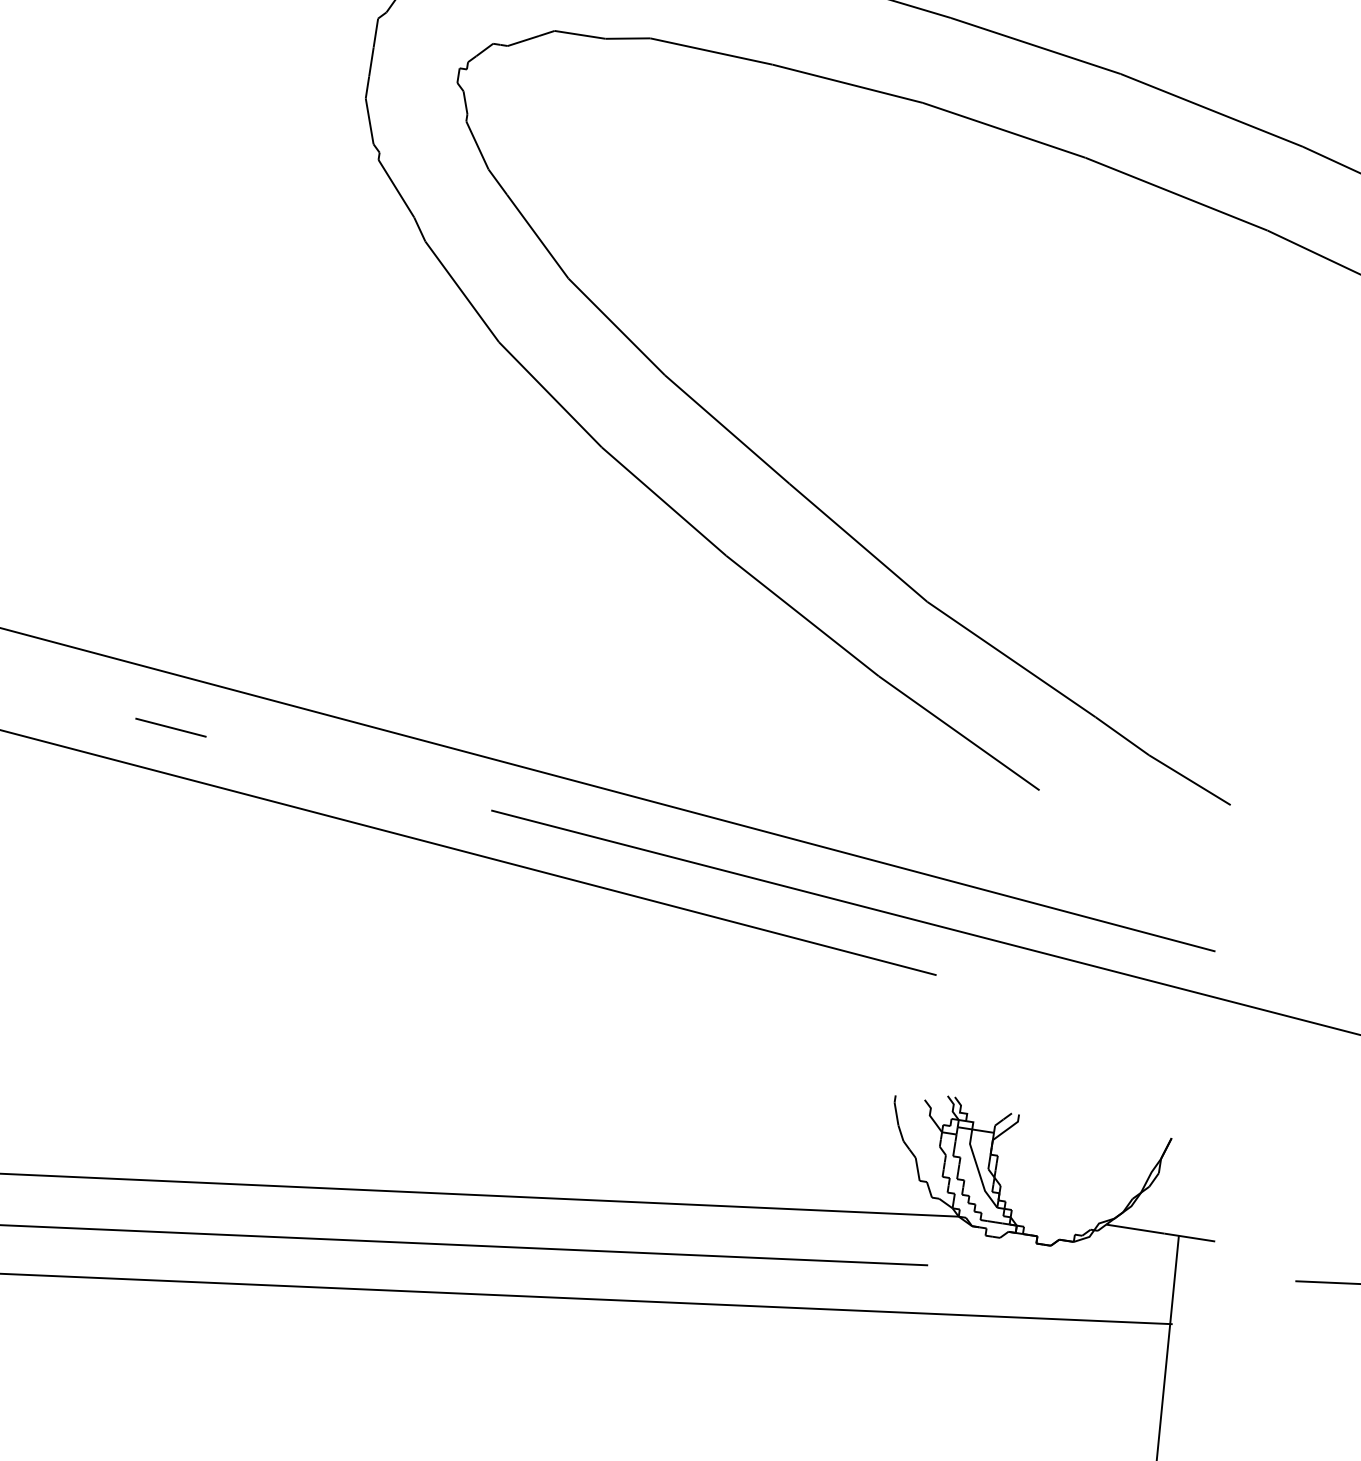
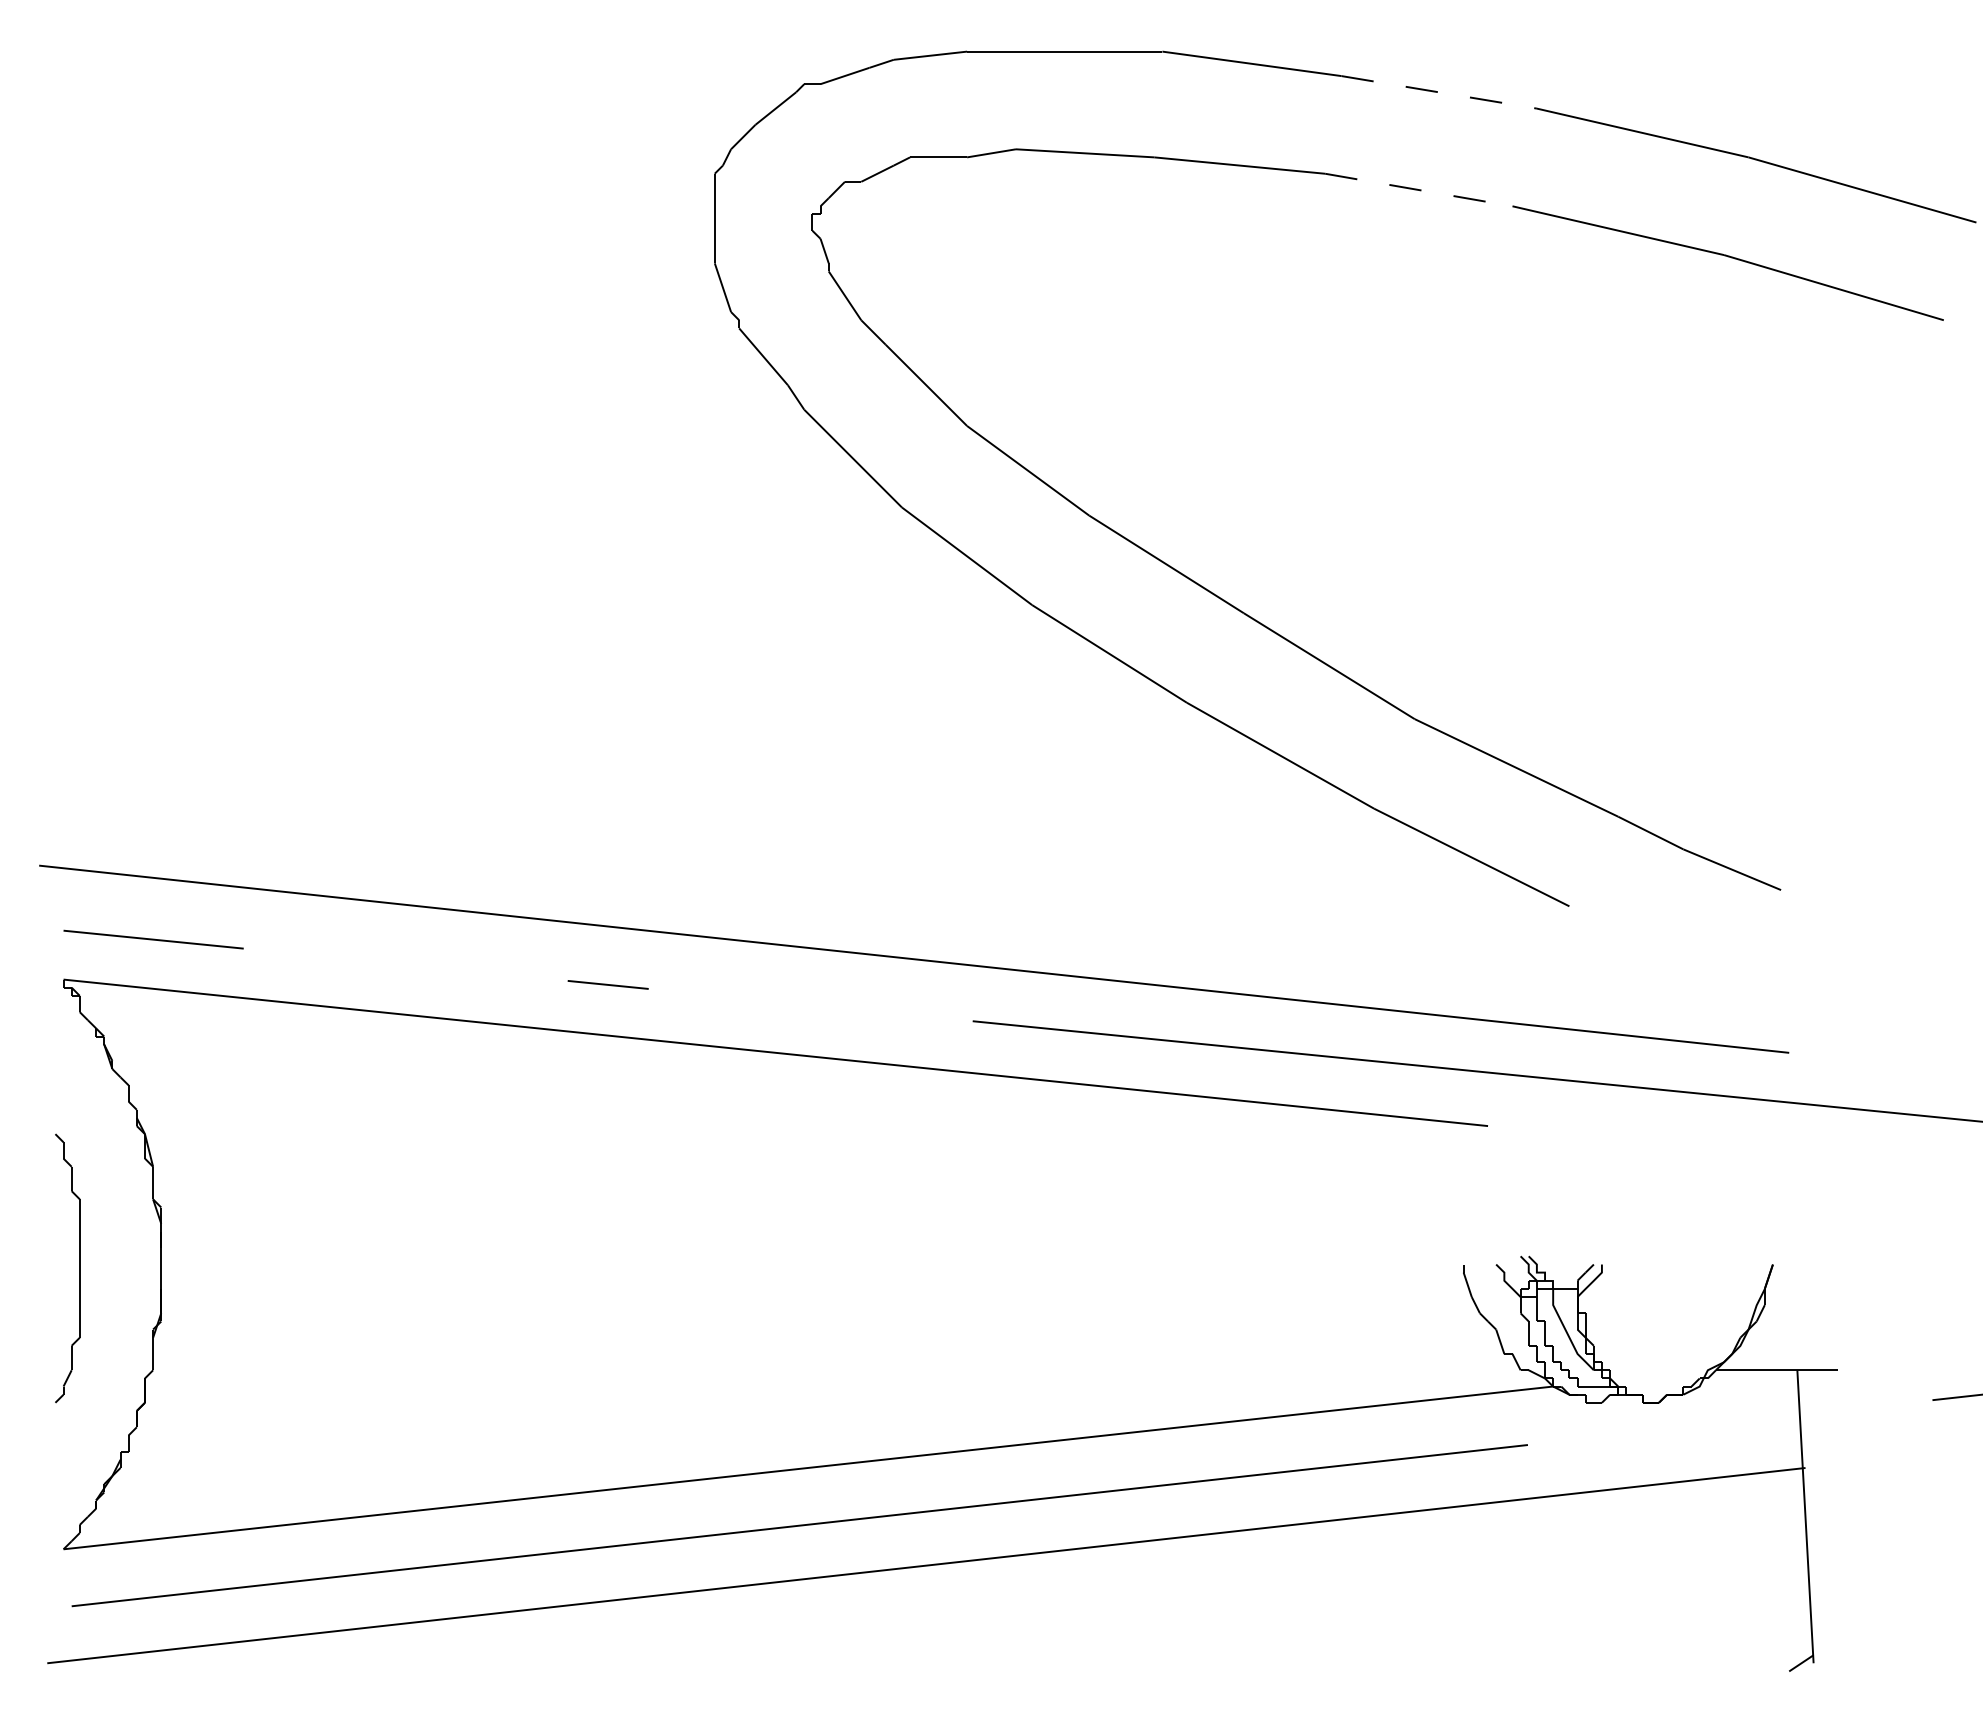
line: (1036, 46) -> (1439, 92), solid -> dashed
line: (1004, 130) -> (1419, 190), solid -> dashed

